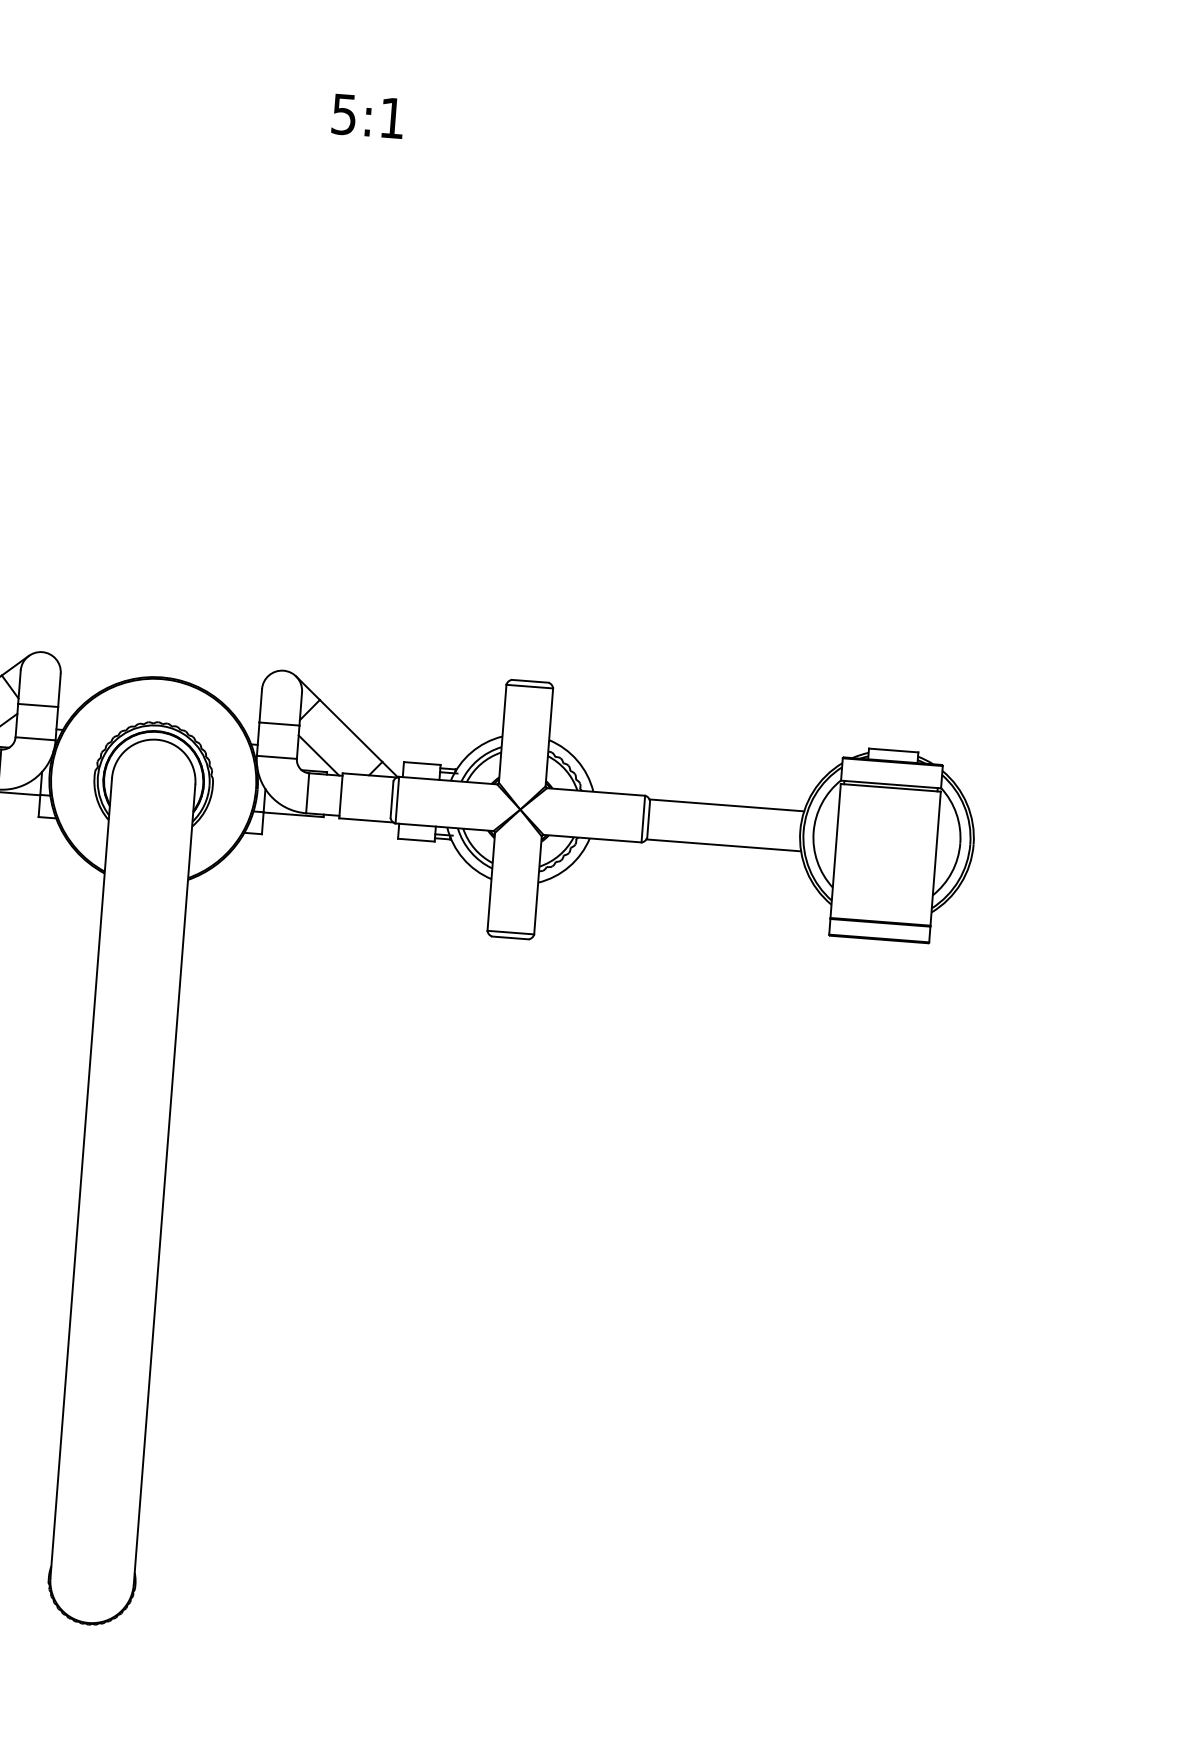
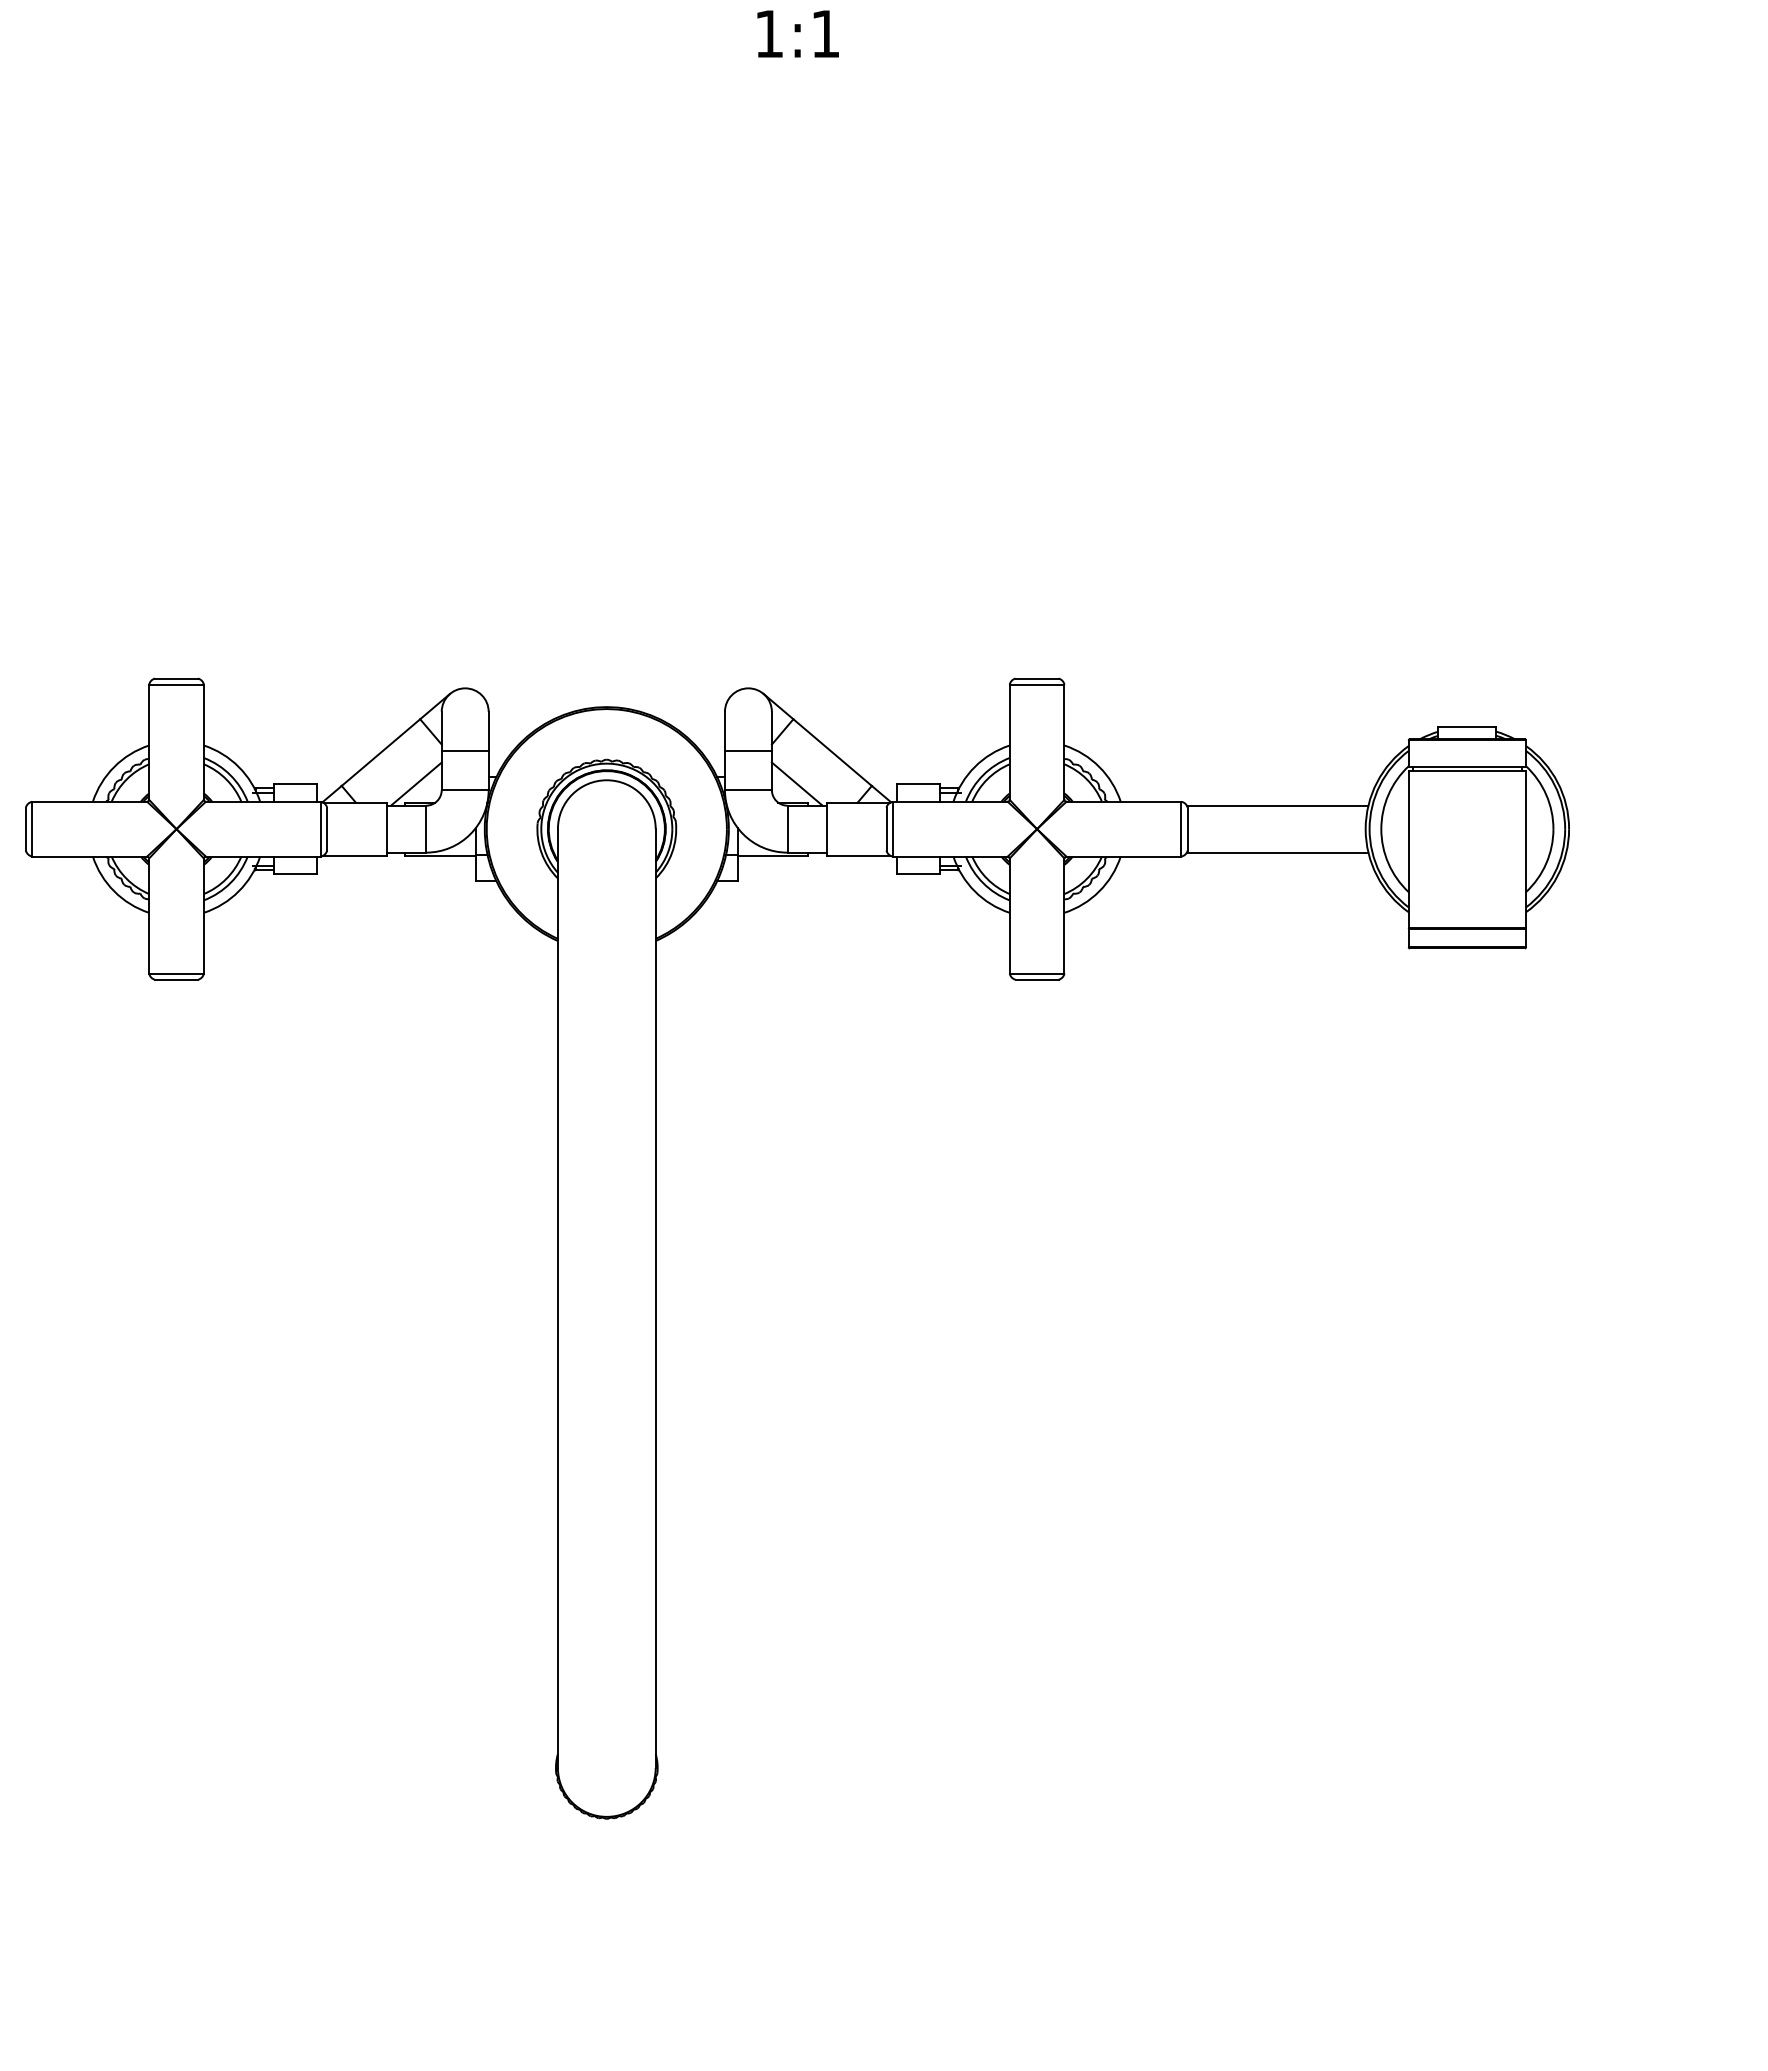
text: (343, 114) -> (768, 34), 5:1 -> 1:1

